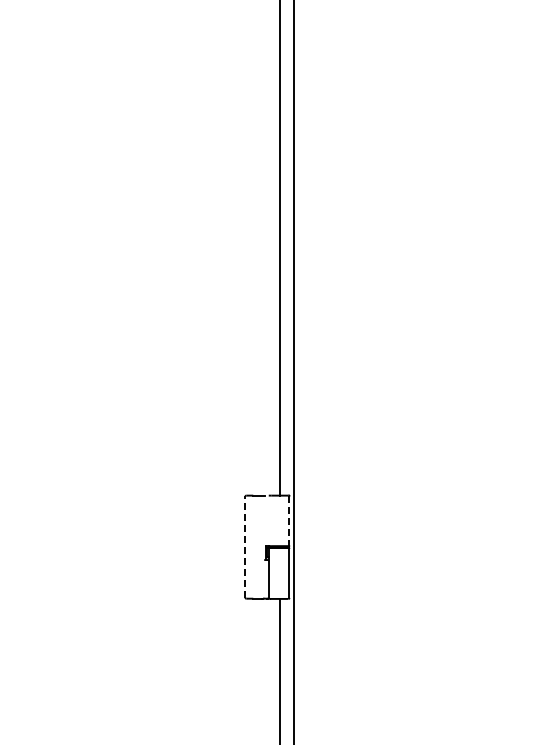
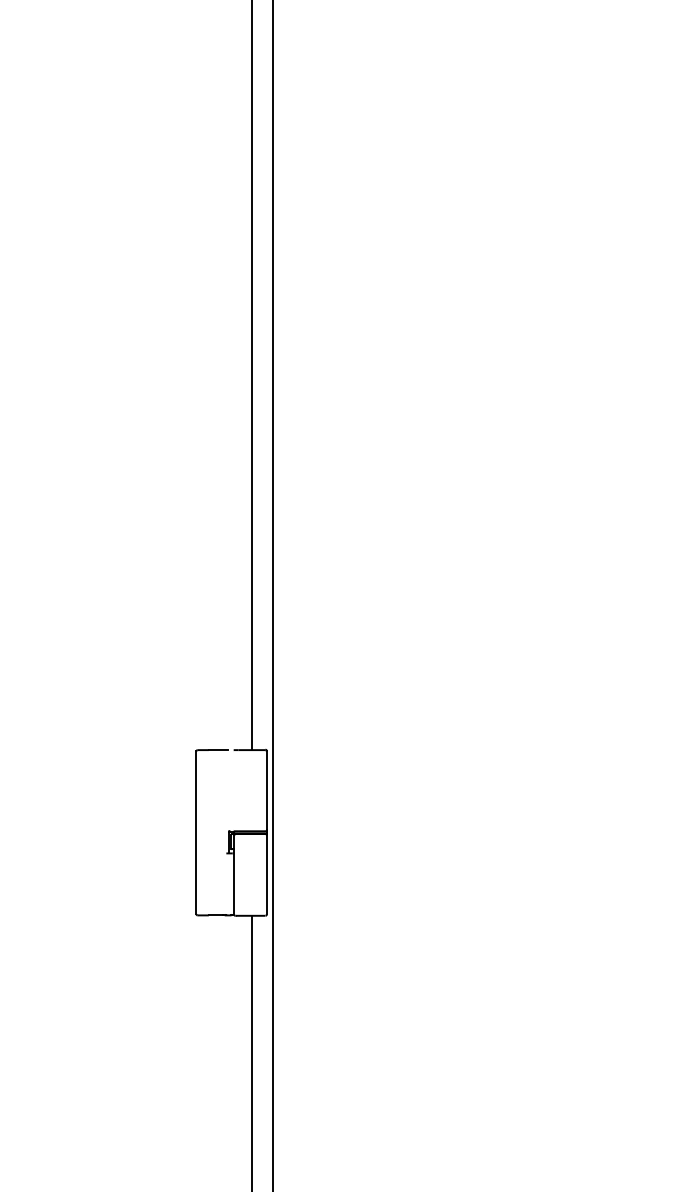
line: (289, 521) -> (266, 791), dashed -> solid
line: (245, 547) -> (196, 833), dashed -> solid

